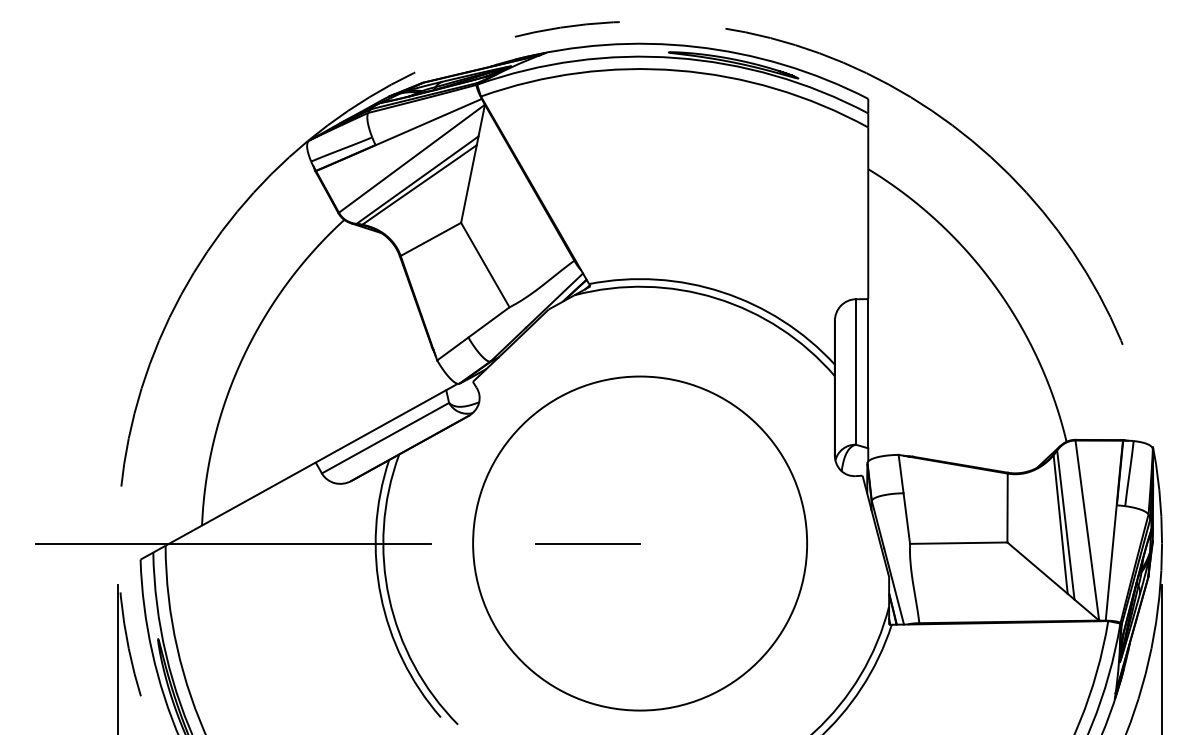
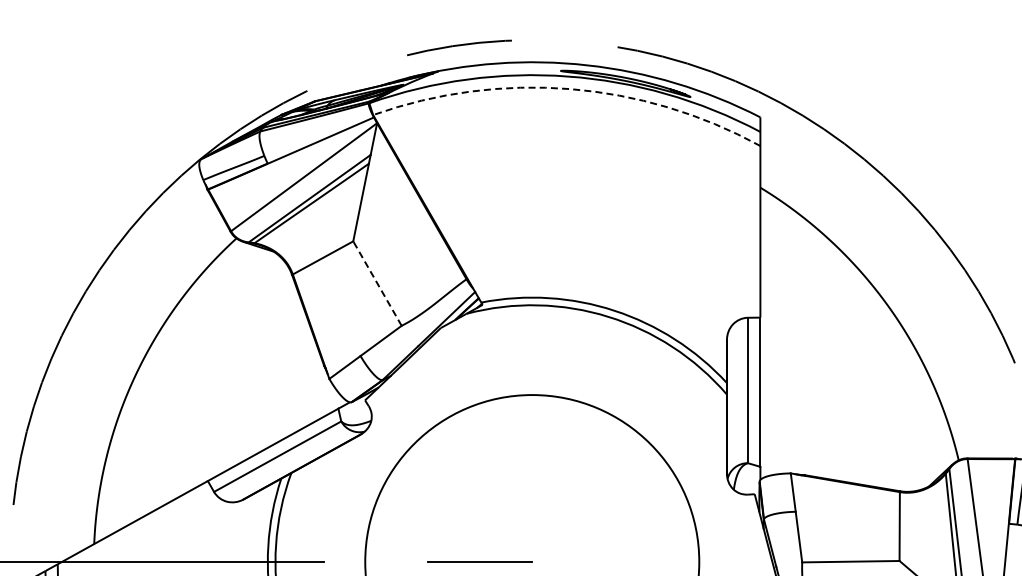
arc: (677, 70) -> (569, 89), solid -> dashed
line: (485, 265) -> (377, 284), solid -> dashed

